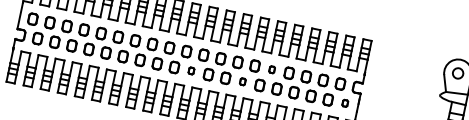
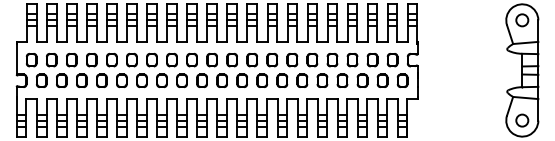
part: (272, 69) -> (312, 60), size x1.67
part: (190, 70) -> (221, 80), size x1.67
part: (242, 81) -> (282, 80), size x1.67
part: (345, 103) -> (402, 80), size x1.67

